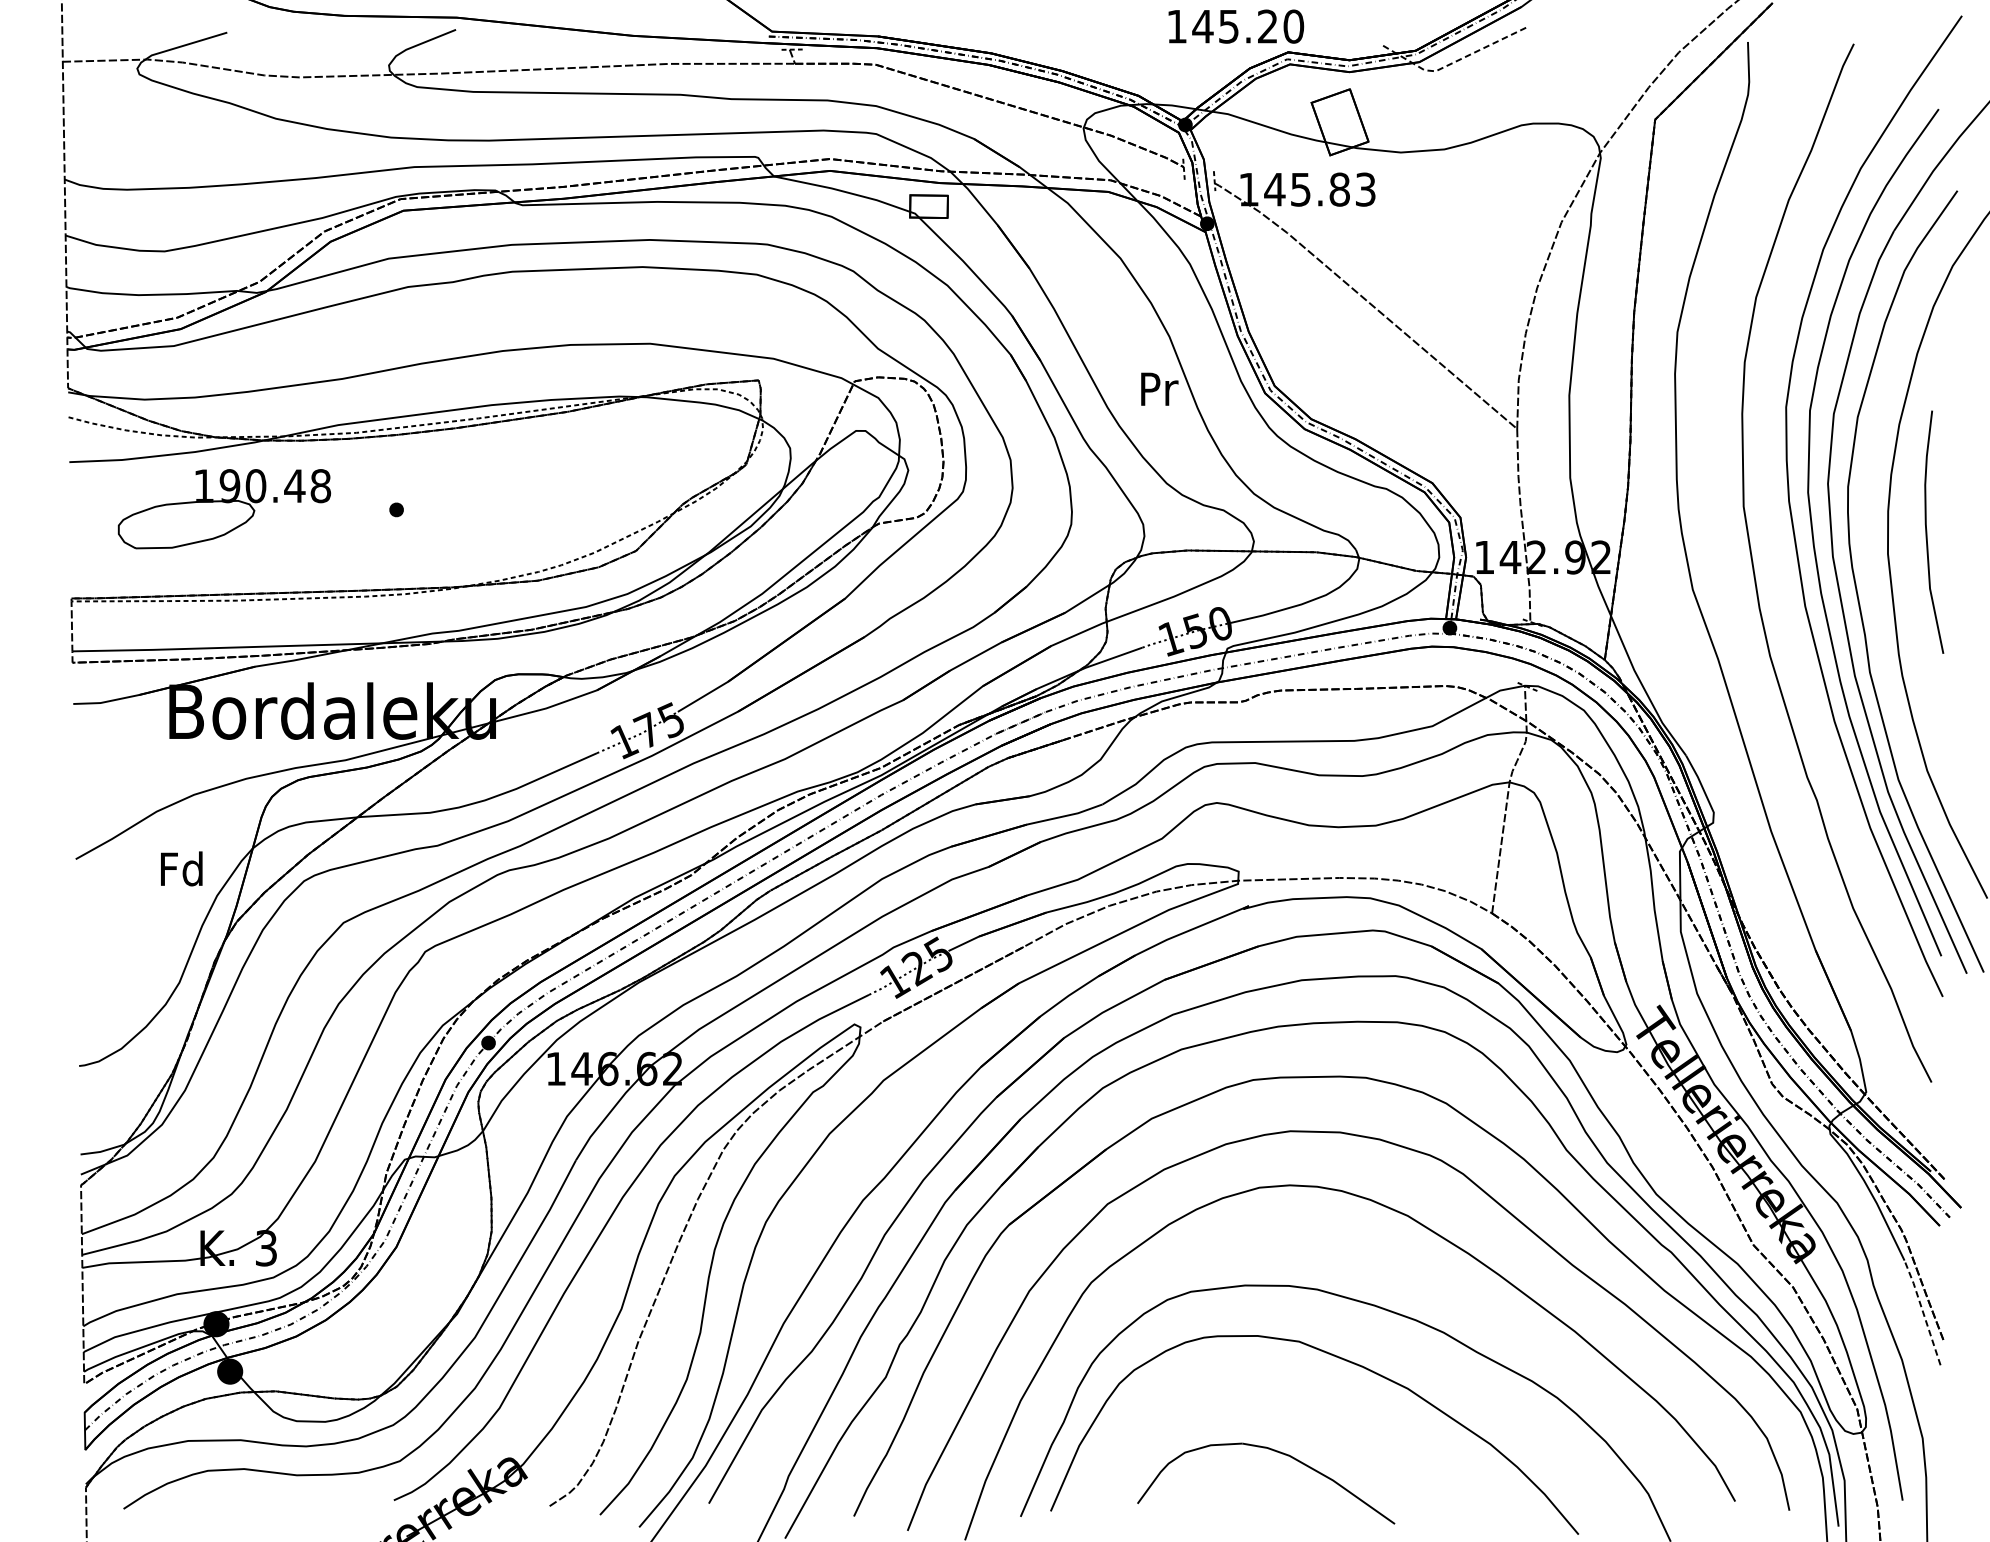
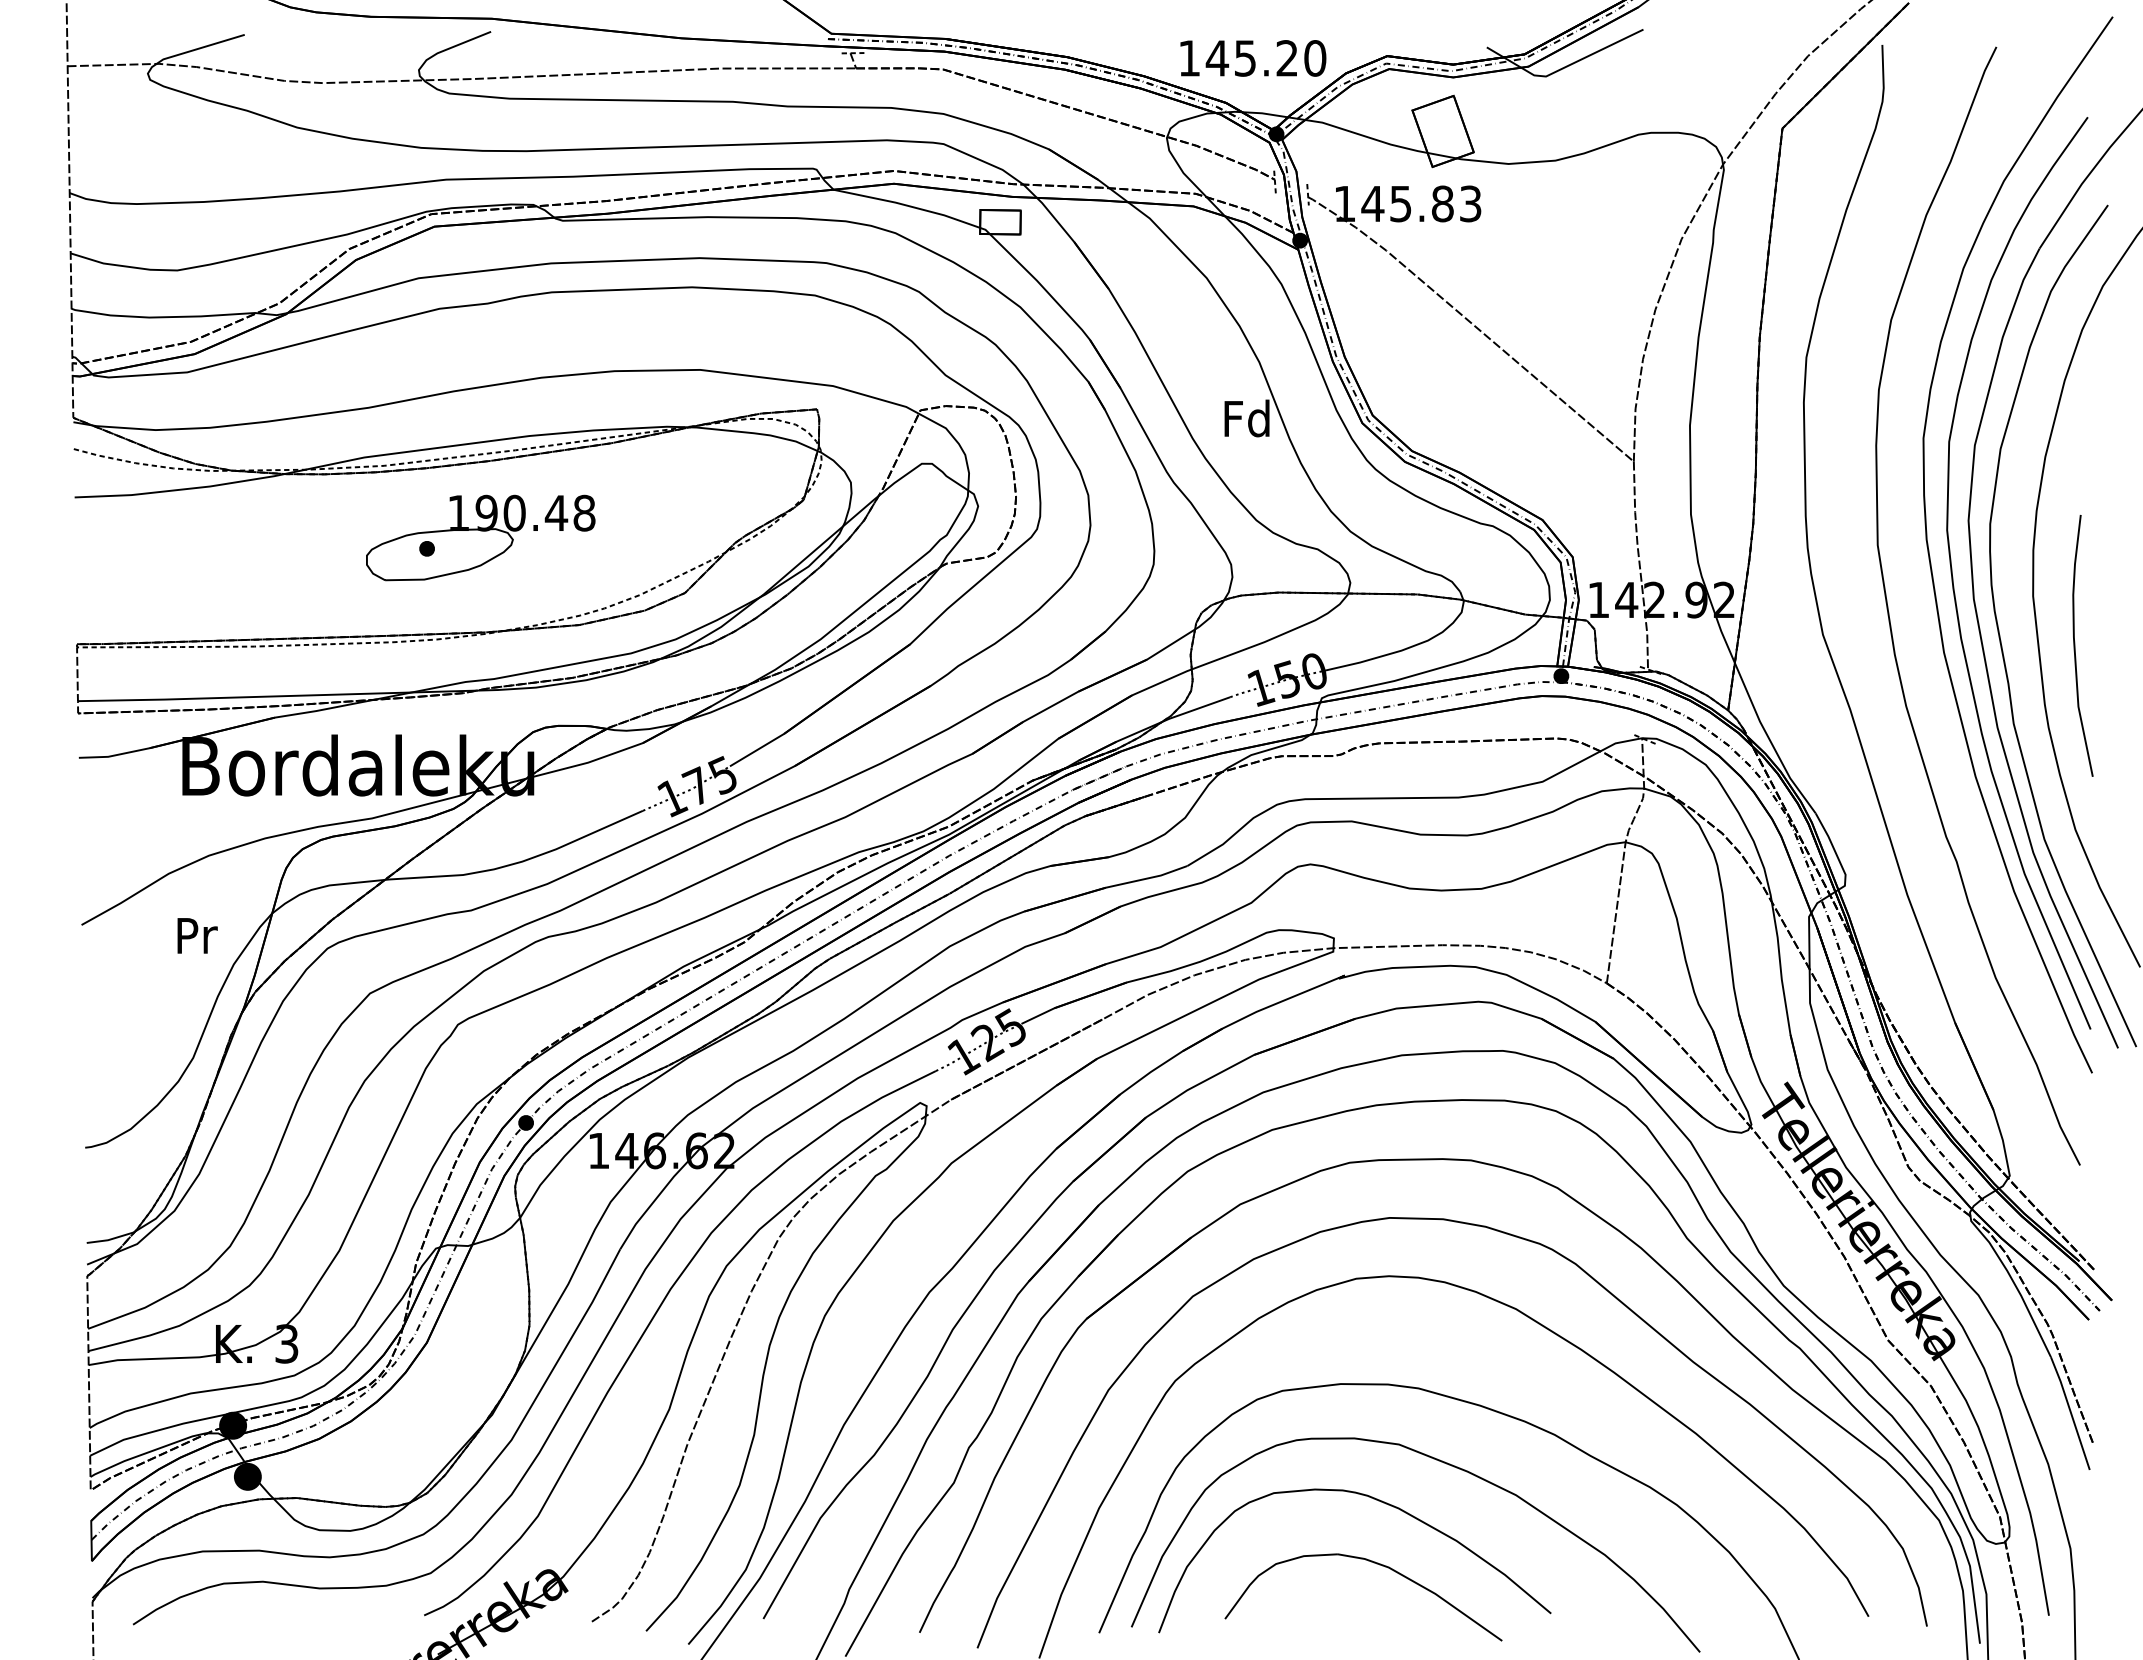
text: (1236, 26) -> (1253, 58), moved
line: (1451, 63) -> (1563, 68), dashed -> solid
text: (1157, 388) -> (1246, 418), Pr -> Fd
part: (224, 508) -> (480, 537), moved
curve: (1927, 531) -> (2075, 645), moved
text: (181, 868) -> (195, 935), Fd -> Pr
line: (1922, 1311) -> (2070, 1412), dashed -> solid
curve: (1280, 1394) -> (1378, 1501), added

